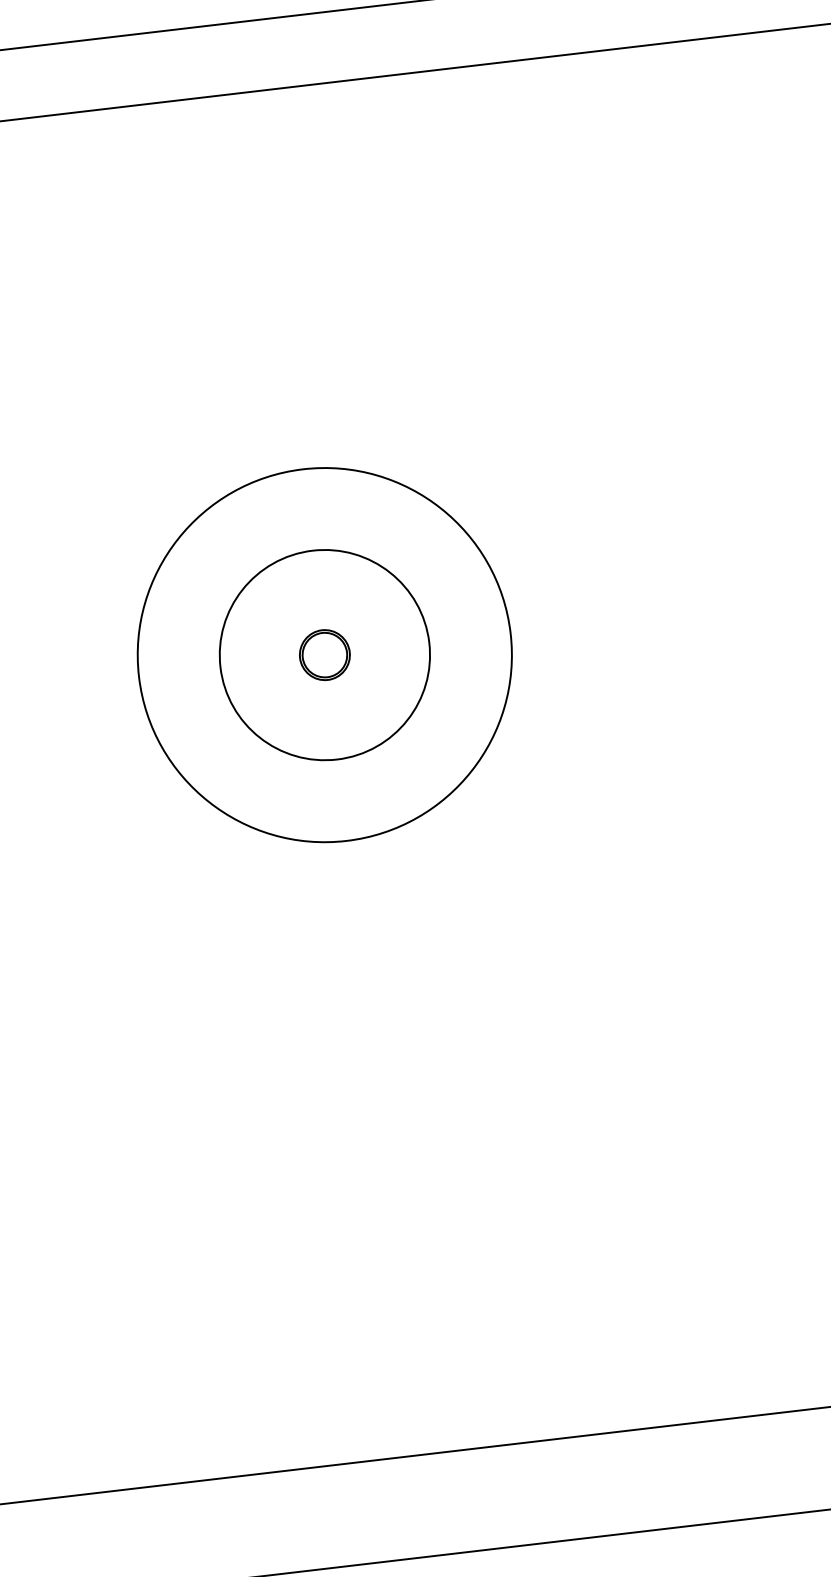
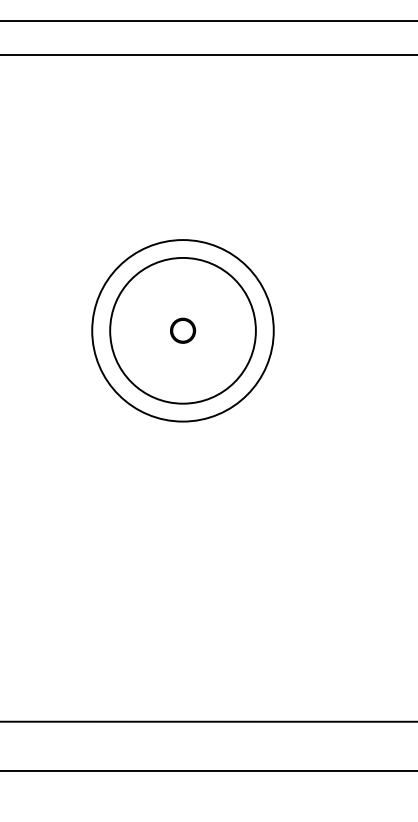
circle: (323, 654) -> (182, 330), size x1.43

